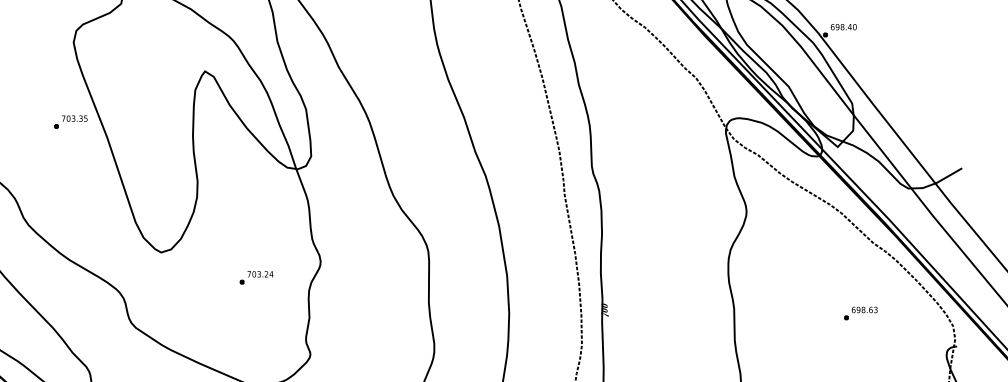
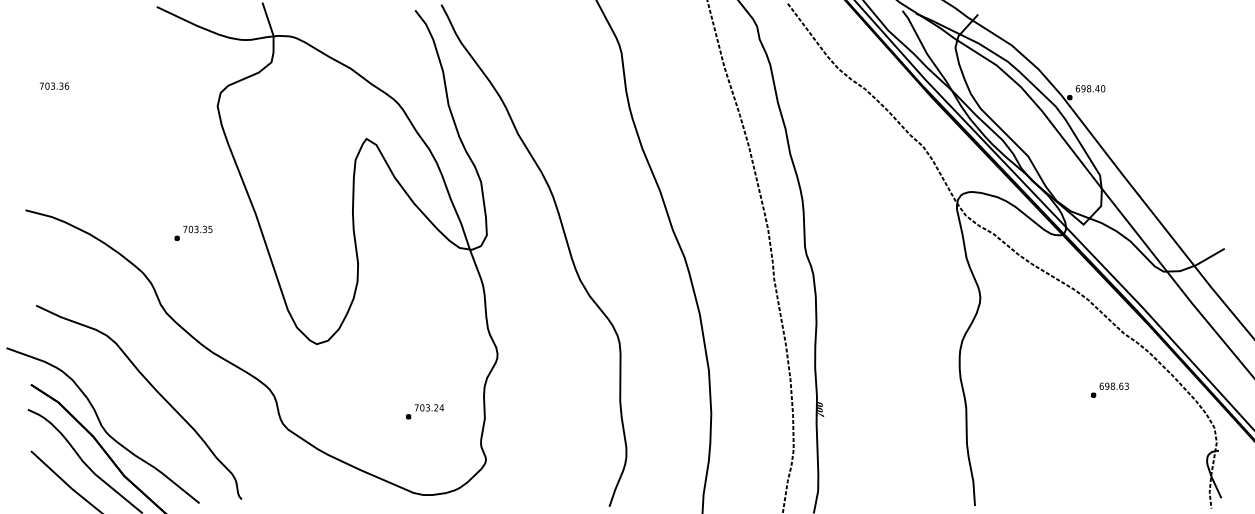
part: (70, 121) -> (193, 232), moved
part: (257, 277) -> (425, 411), moved
part: (860, 312) -> (1109, 389), moved

